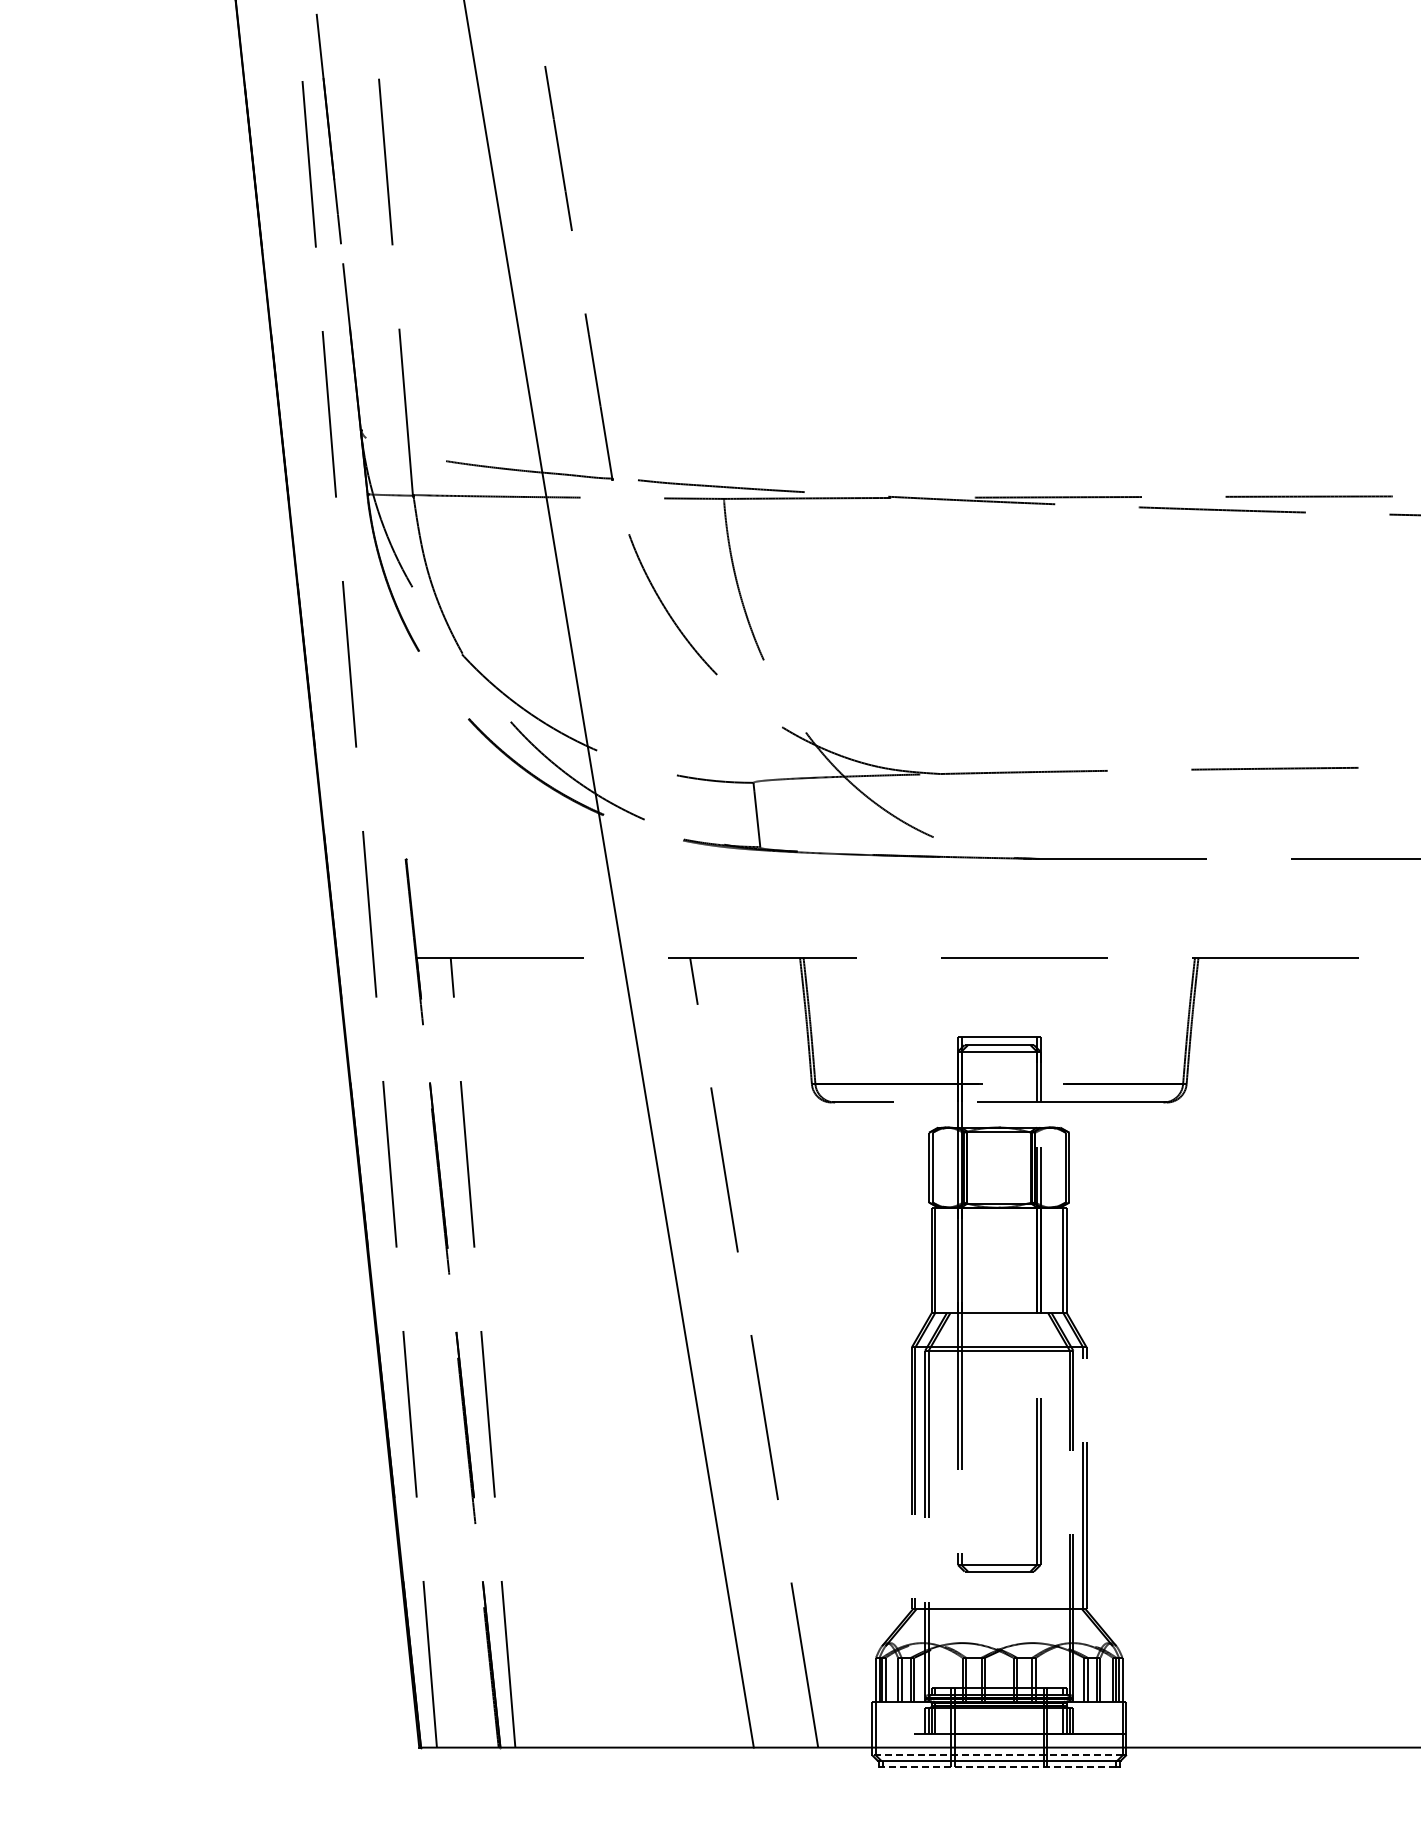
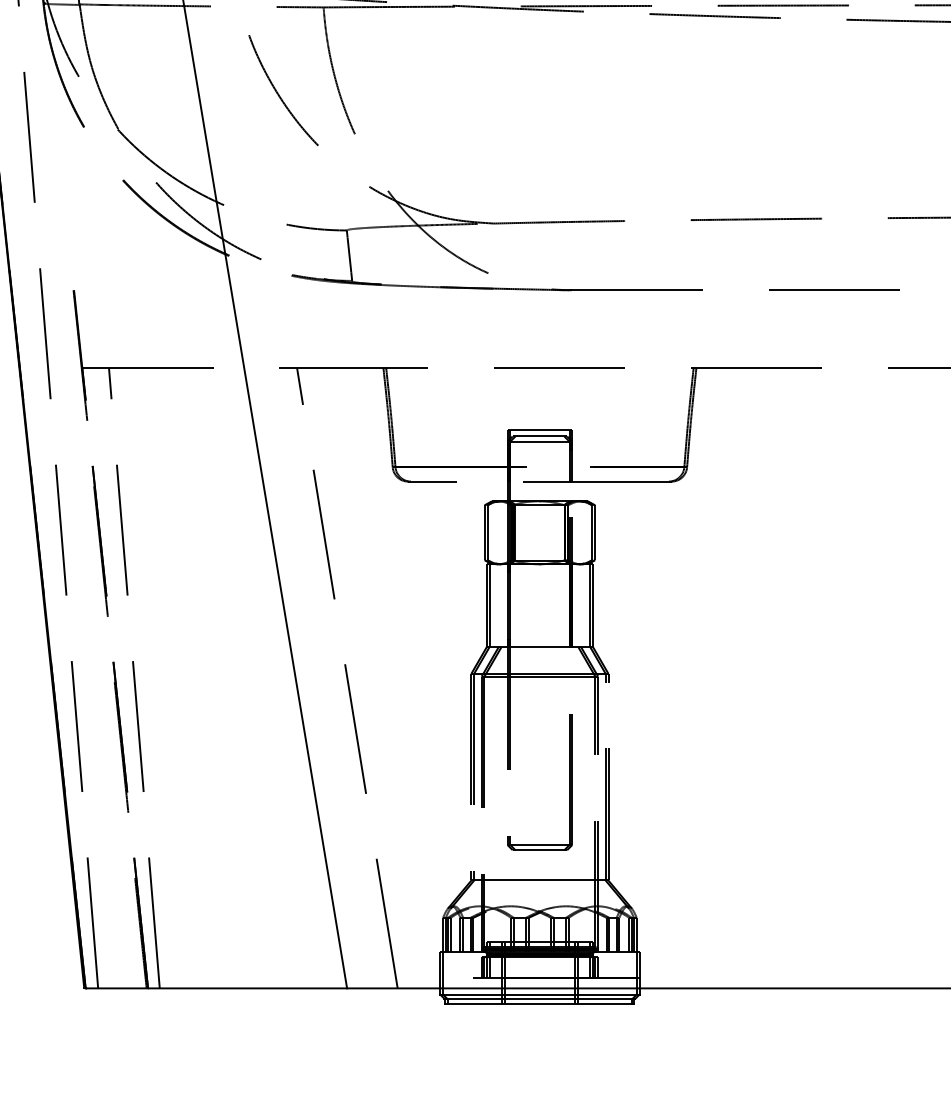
line: (997, 1755) -> (538, 994), dashed -> solid
line: (997, 1767) -> (538, 1004), dashed -> solid

